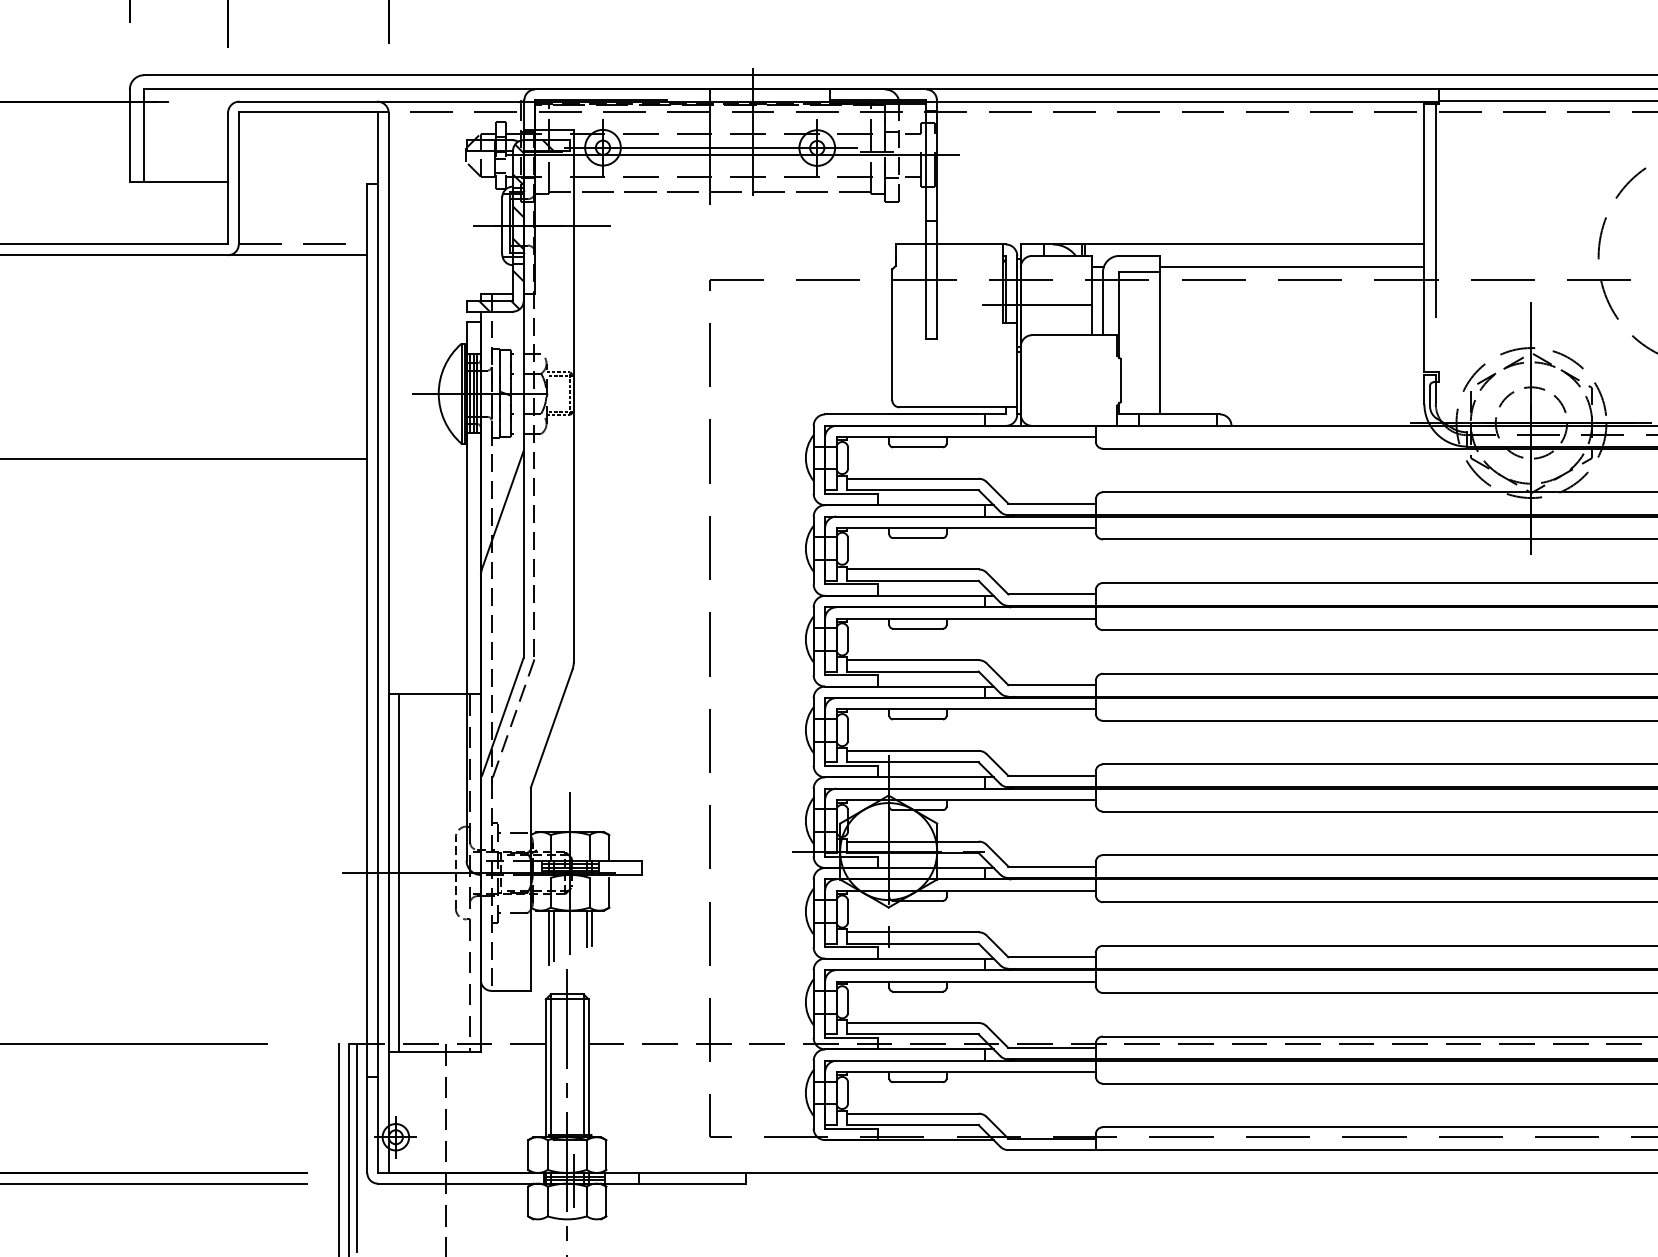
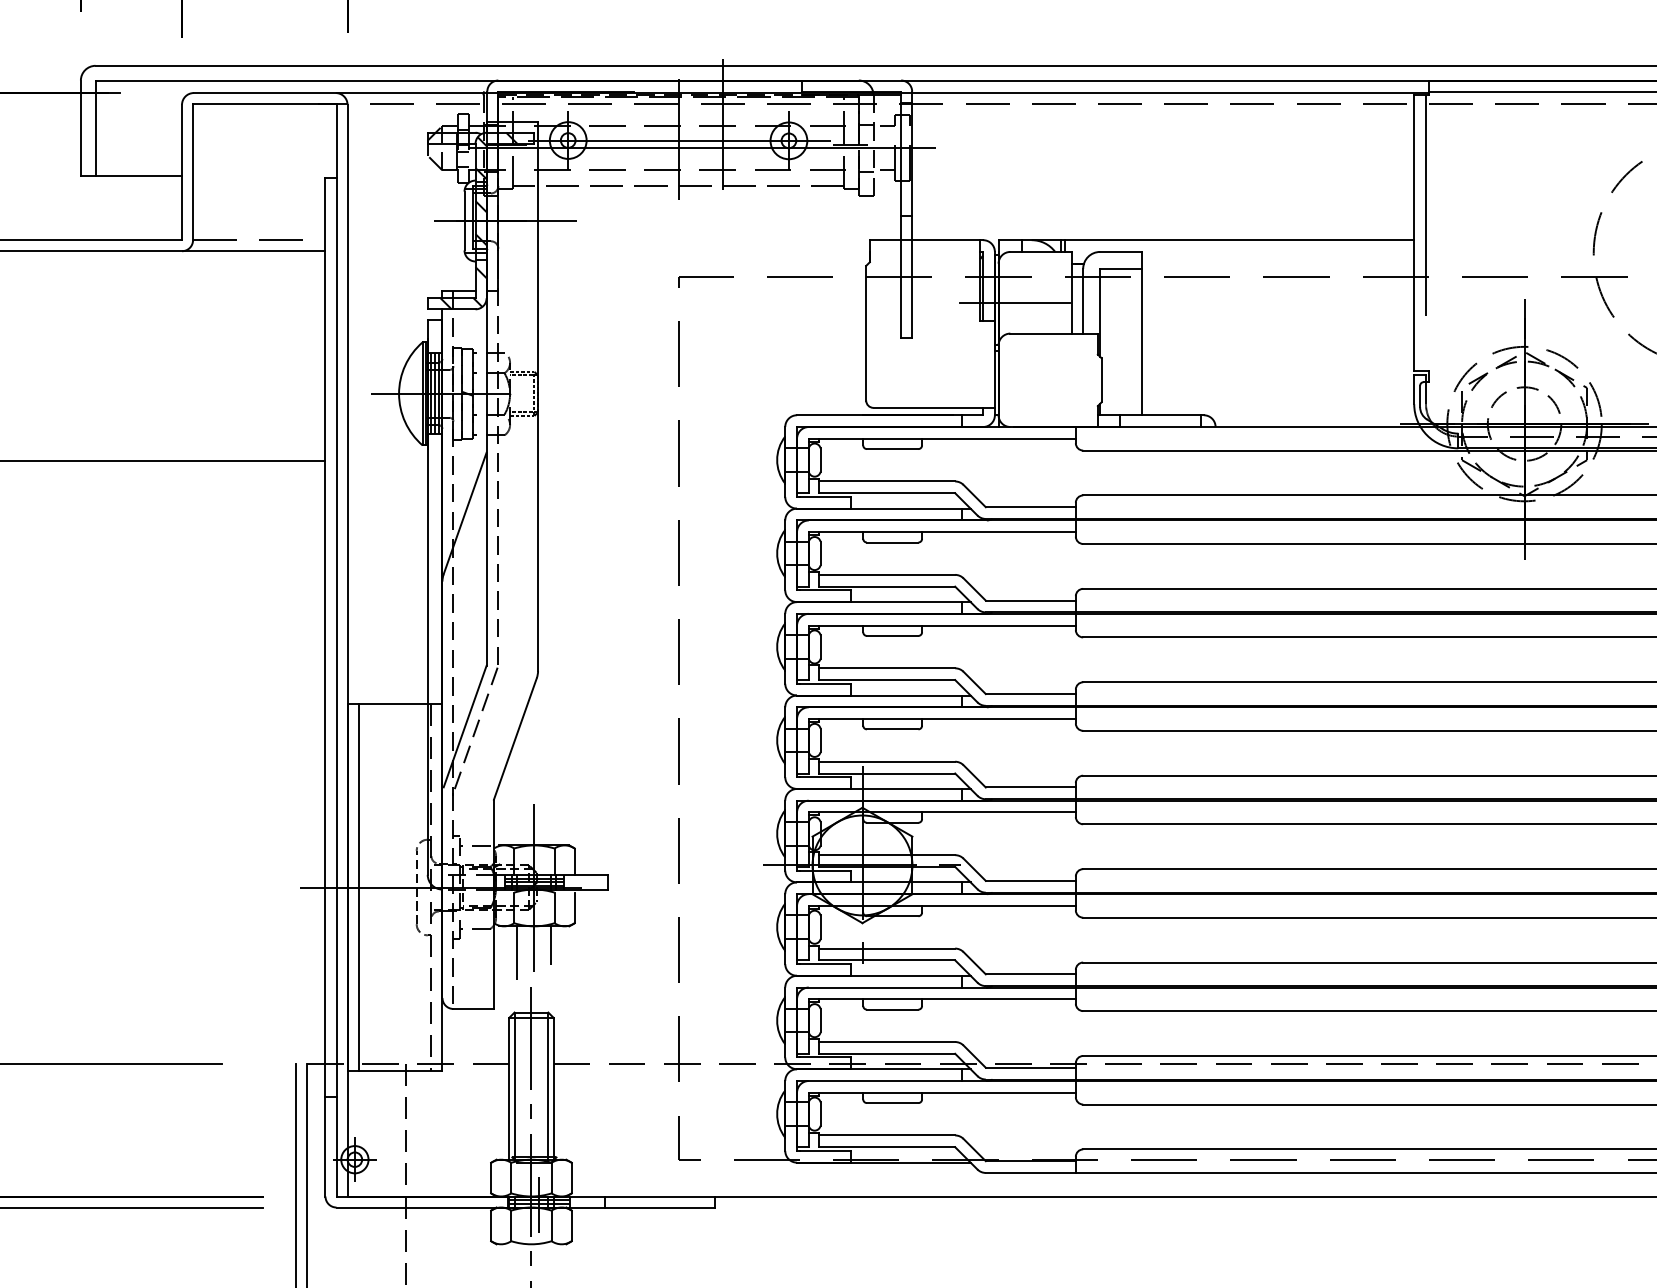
line: (1292, 267) -> (1278, 263), removed
line: (591, 927) -> (556, 943), removed
line: (548, 937) -> (512, 953), removed
line: (356, 1147) -> (314, 1170), removed

